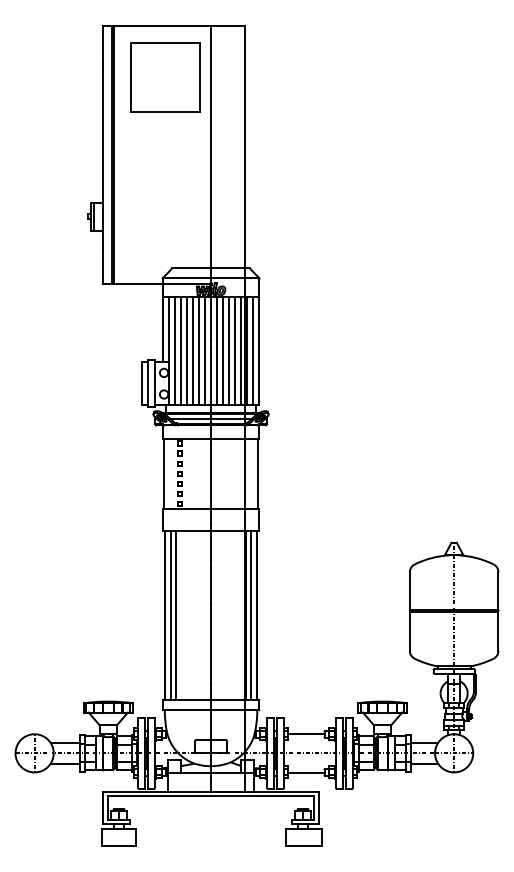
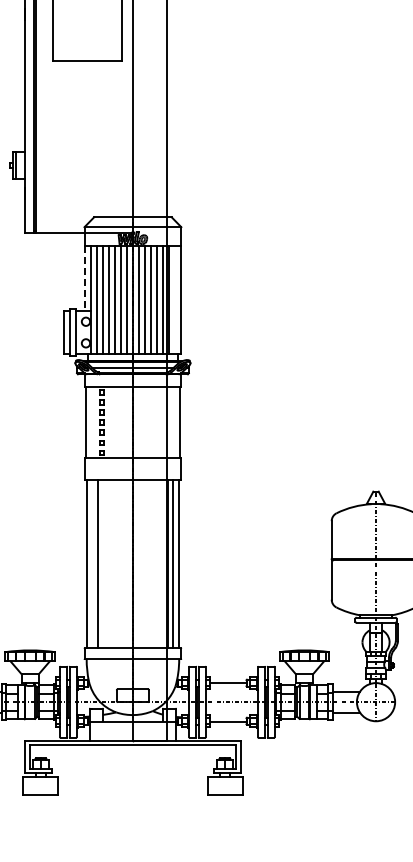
line: (162, 330) -> (84, 279), solid -> dashed
line: (253, 351) -> (175, 300), removed
line: (171, 614) -> (93, 563), removed

